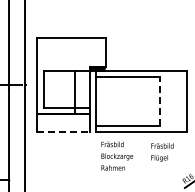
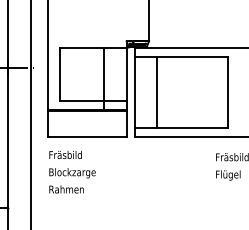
line: (110, 101) -> (156, 92), added
line: (159, 101) -> (228, 92), dashed -> solid
line: (63, 132) -> (87, 137), dashed -> solid
text: (117, 155) -> (72, 171), moved

